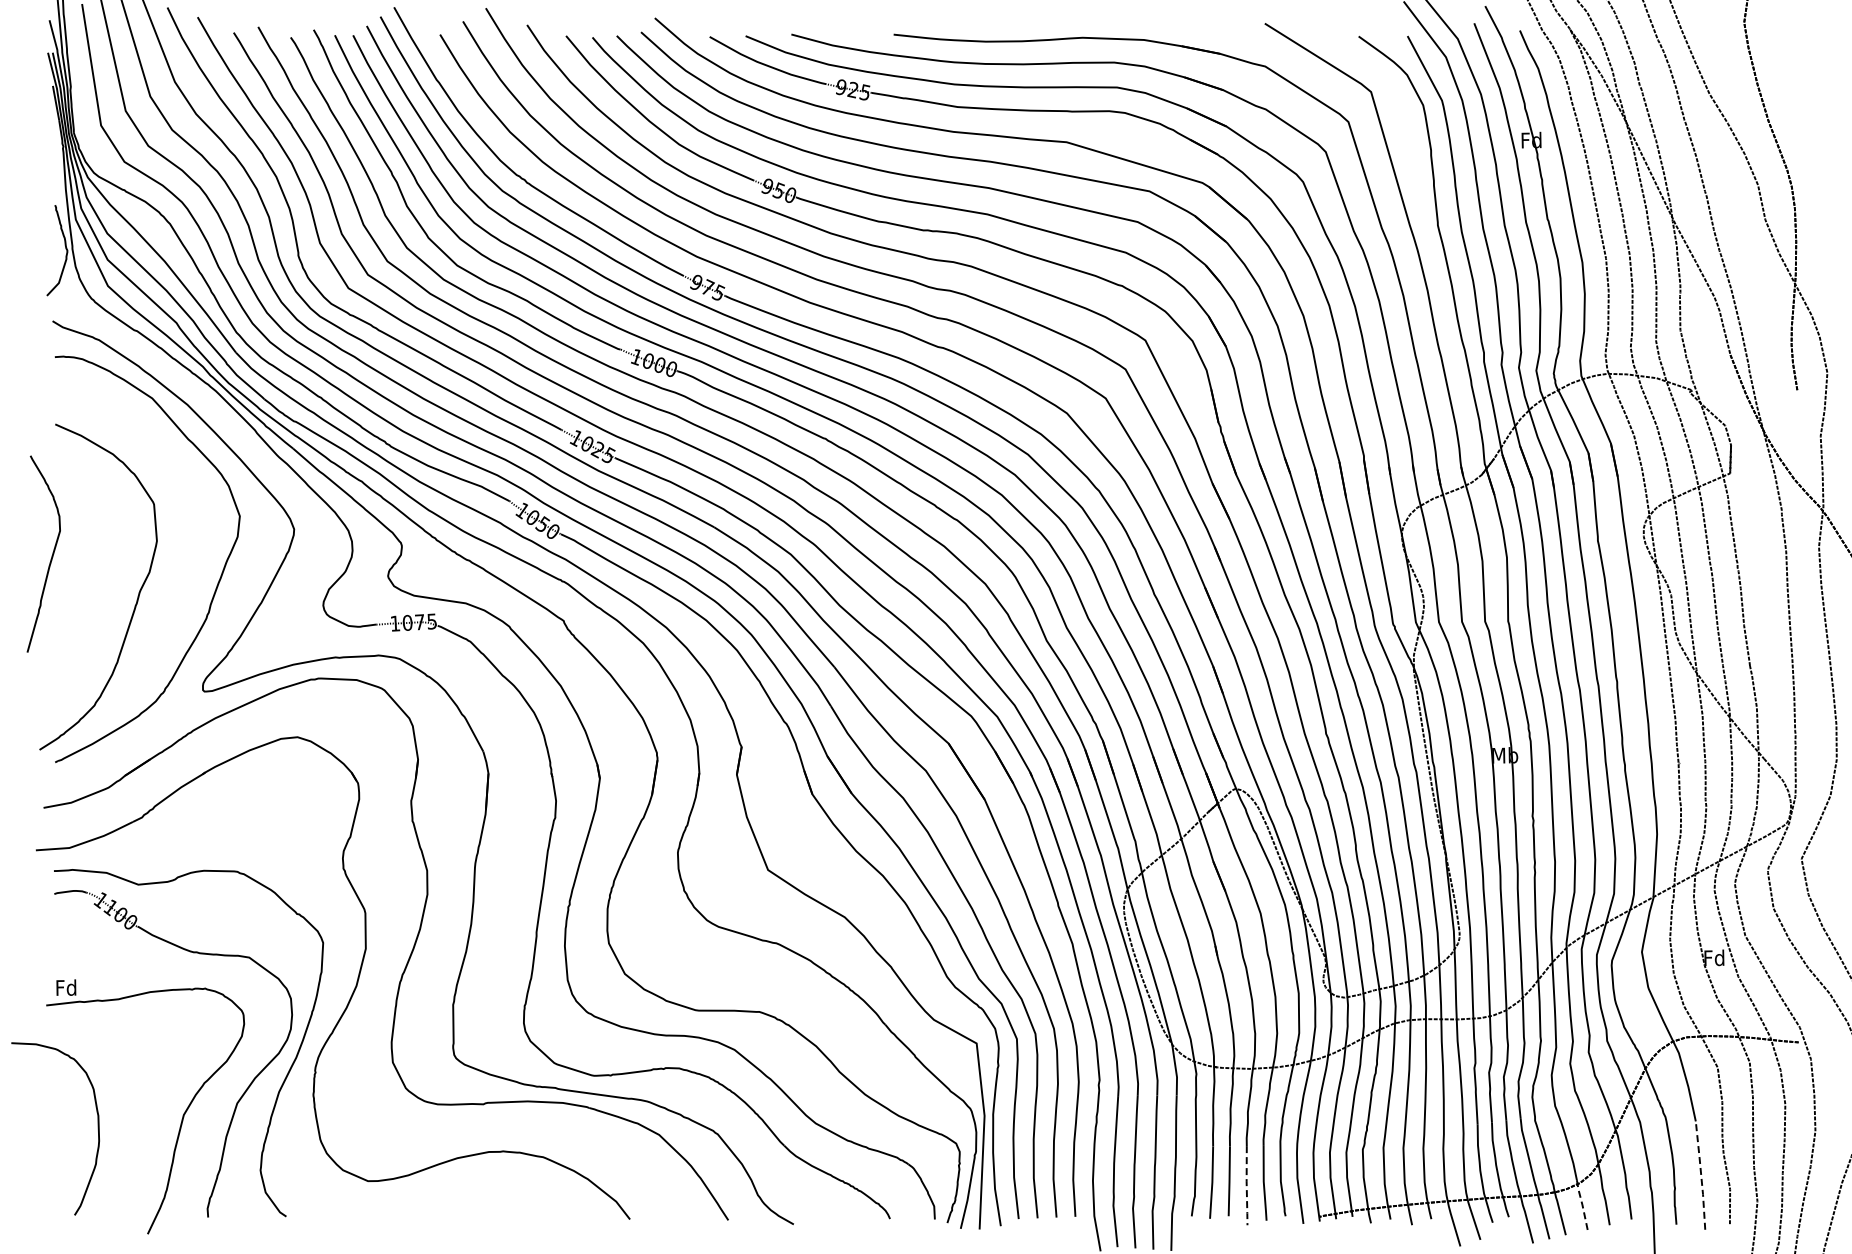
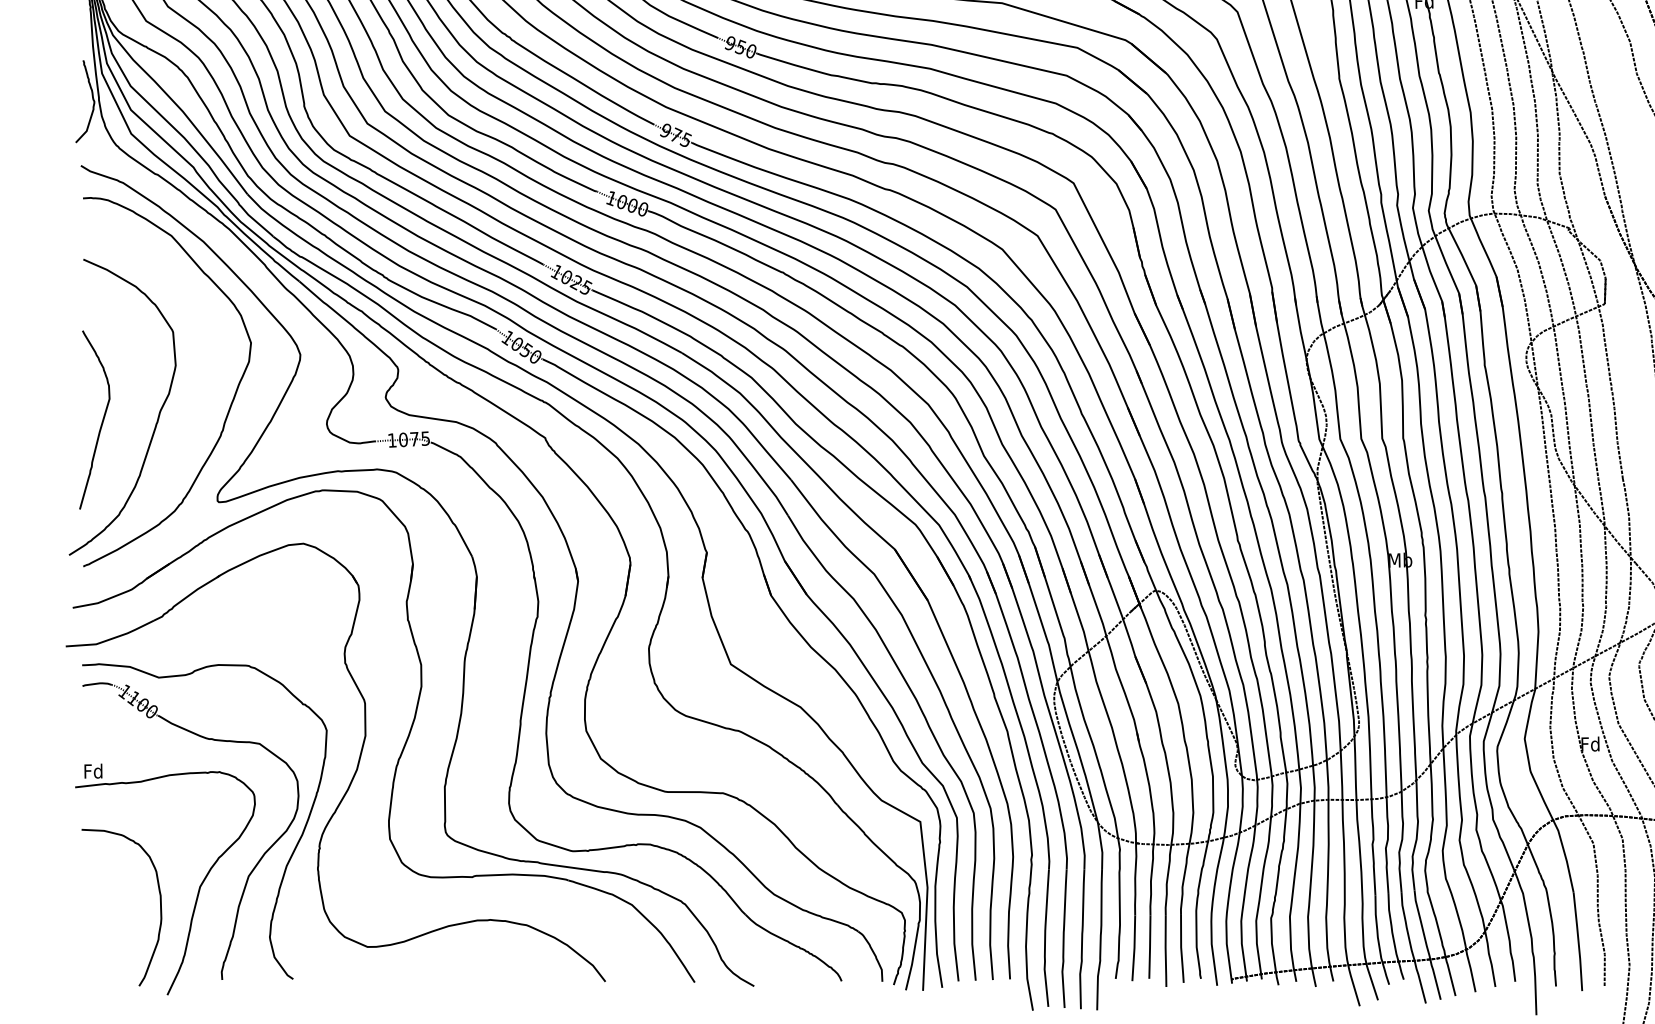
curve: (51, 555) -> (101, 421), moved
curve: (97, 1128) -> (159, 907), moved
line: (1701, 1175) -> (1578, 941), dashed -> solid
line: (1246, 1185) -> (1165, 950), dashed -> solid
line: (1582, 1204) -> (1470, 968), dashed -> solid

